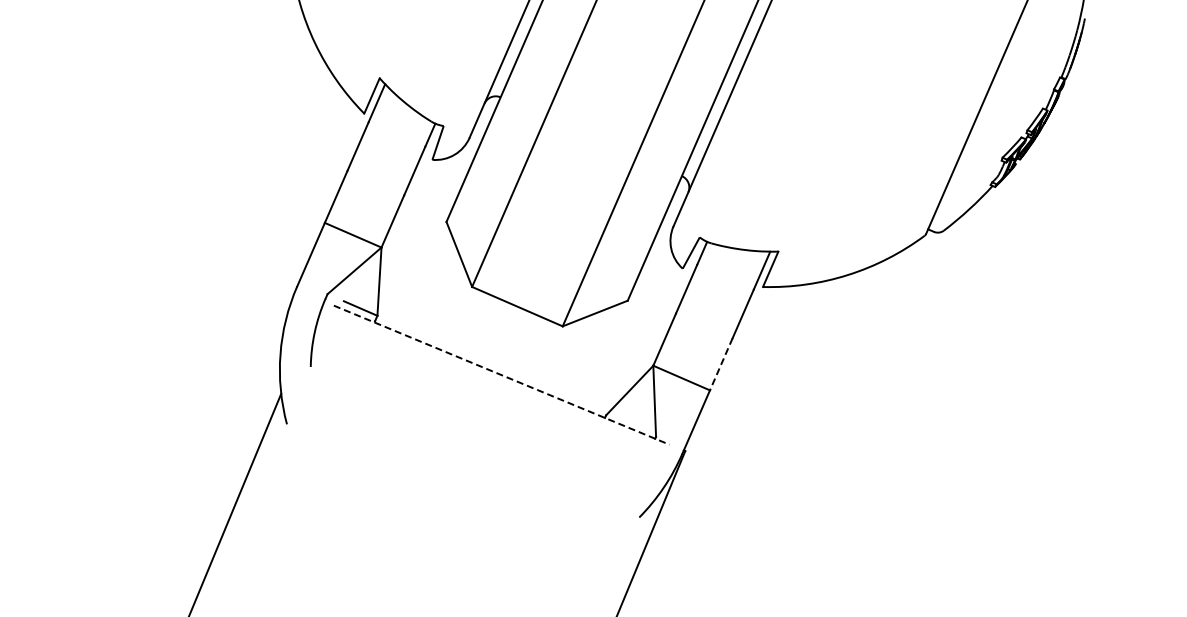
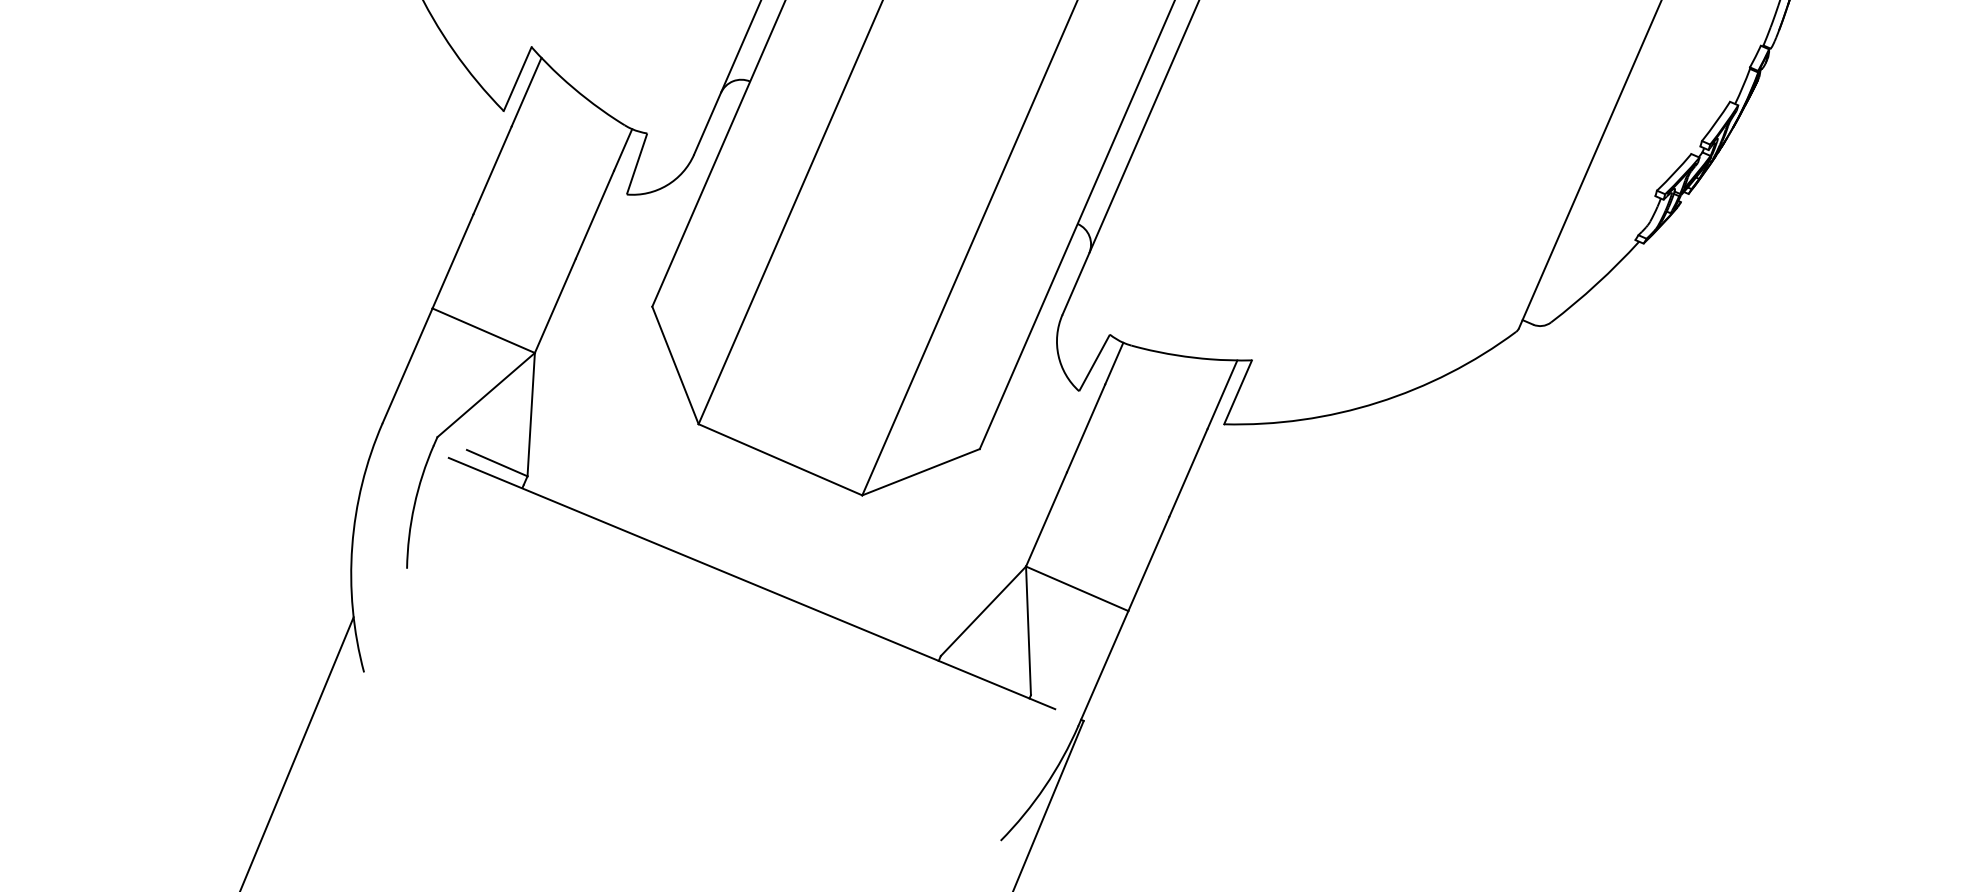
line: (721, 364) -> (1149, 564), dashed -> solid
line: (501, 375) -> (751, 584), dashed -> solid

